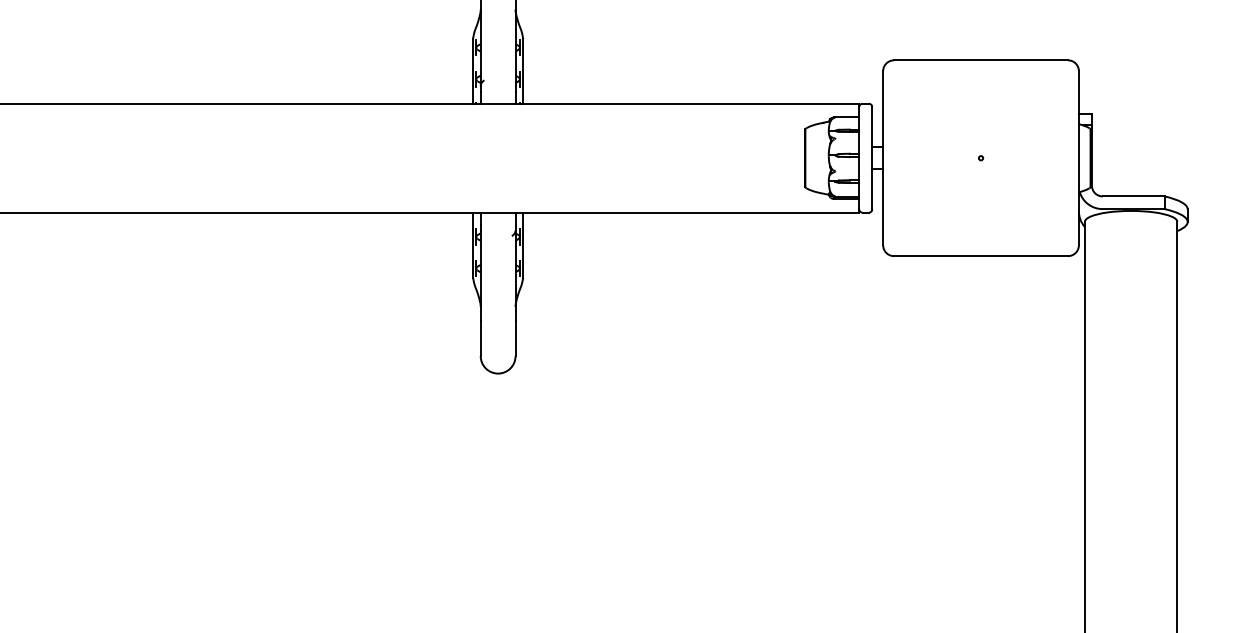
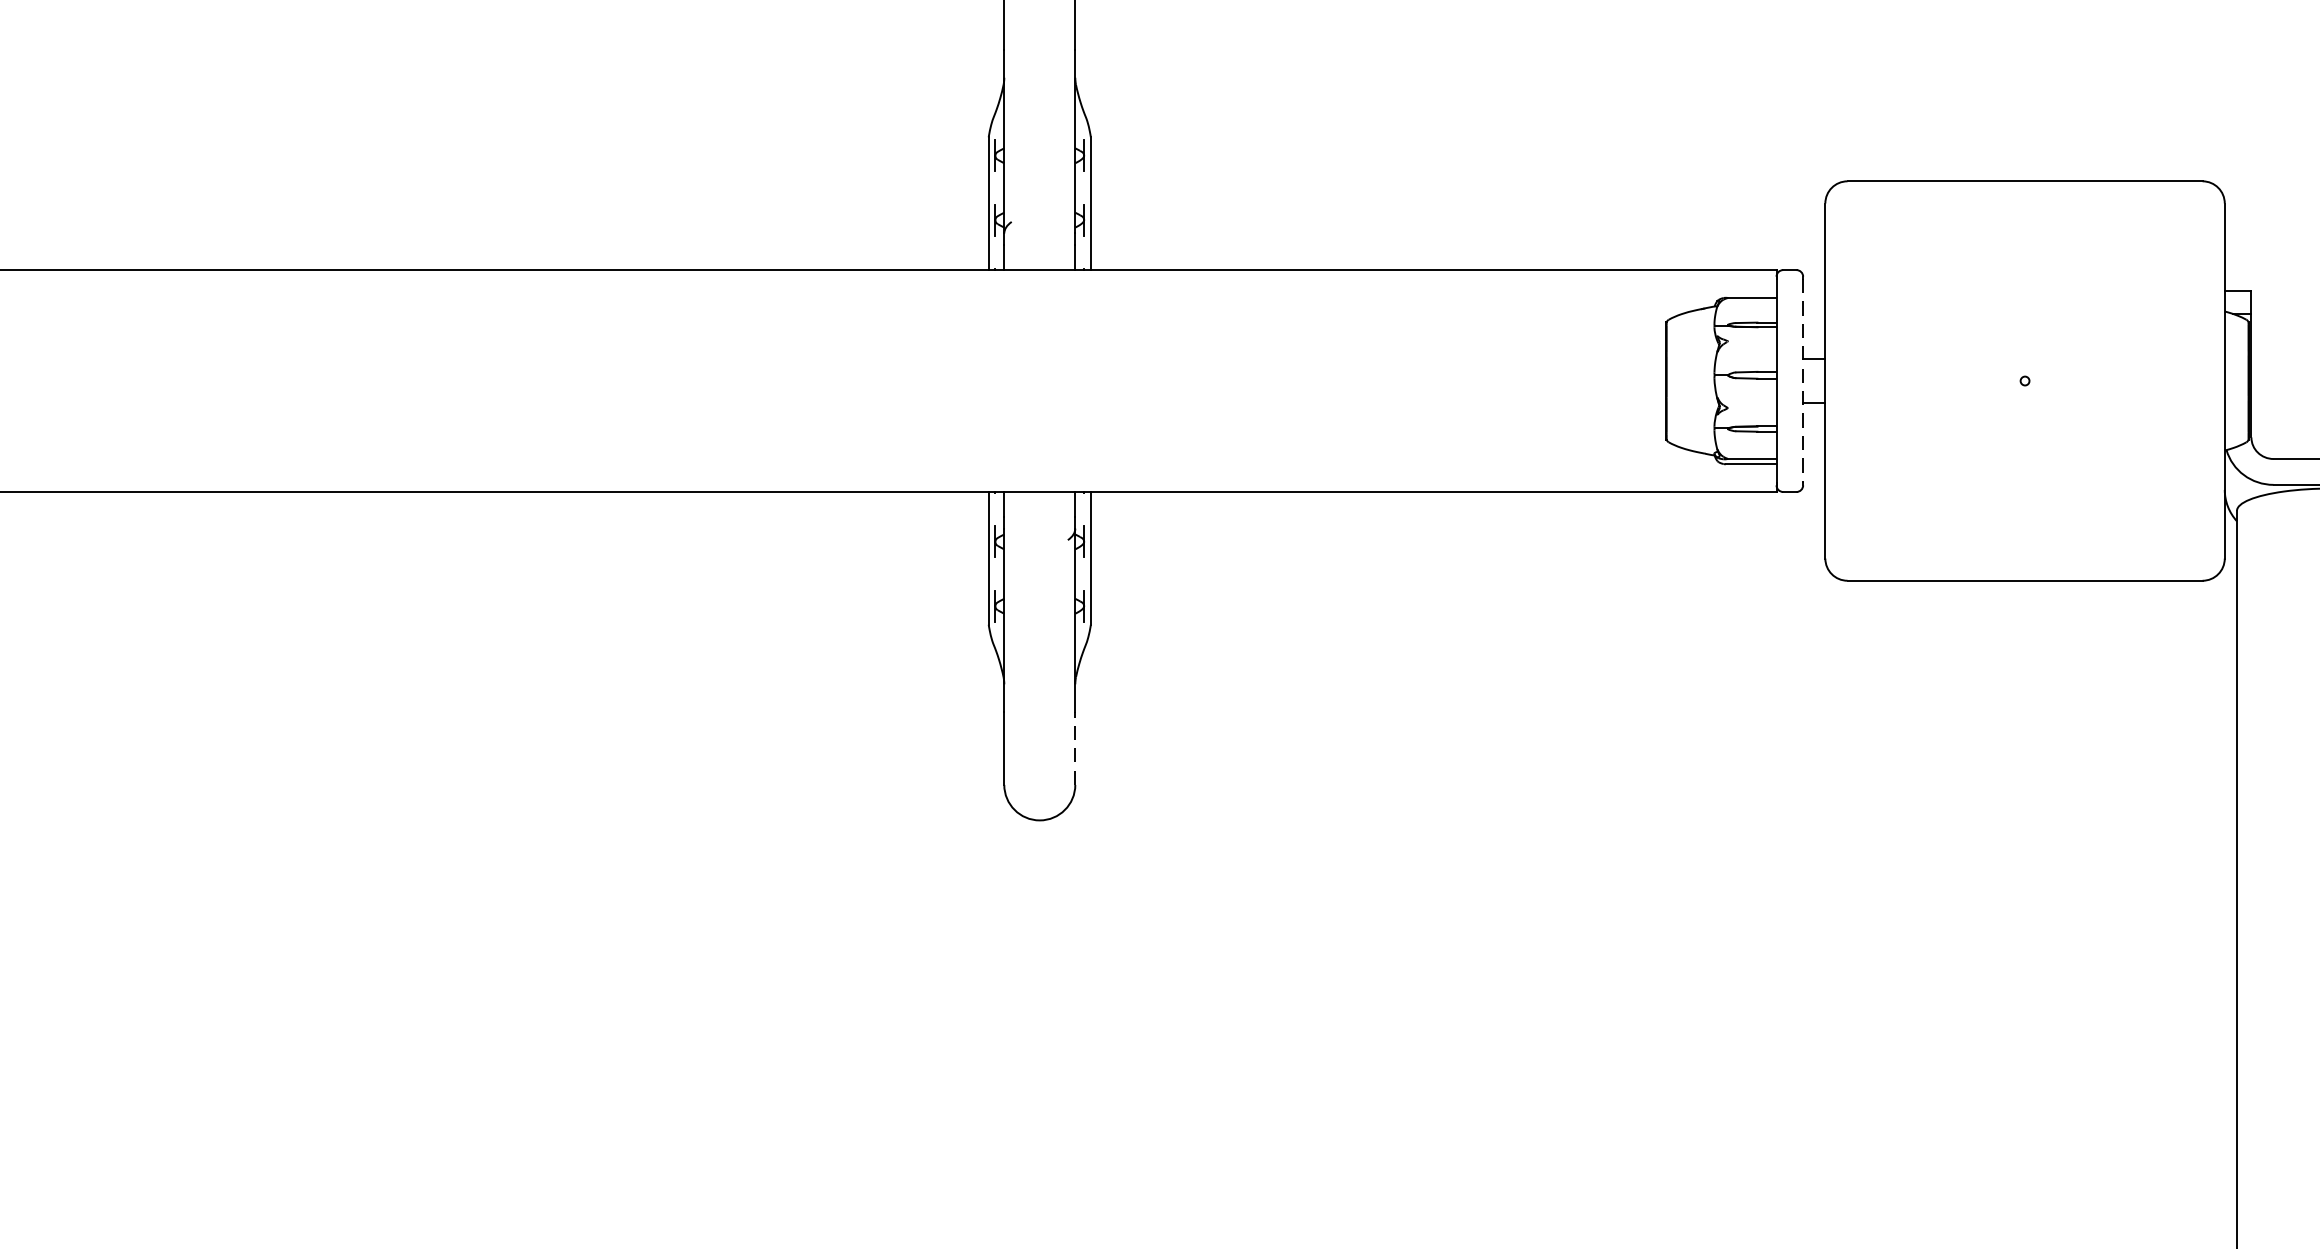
line: (872, 158) -> (1803, 381), solid -> dashed
line: (515, 338) -> (1075, 748), solid -> dashed

